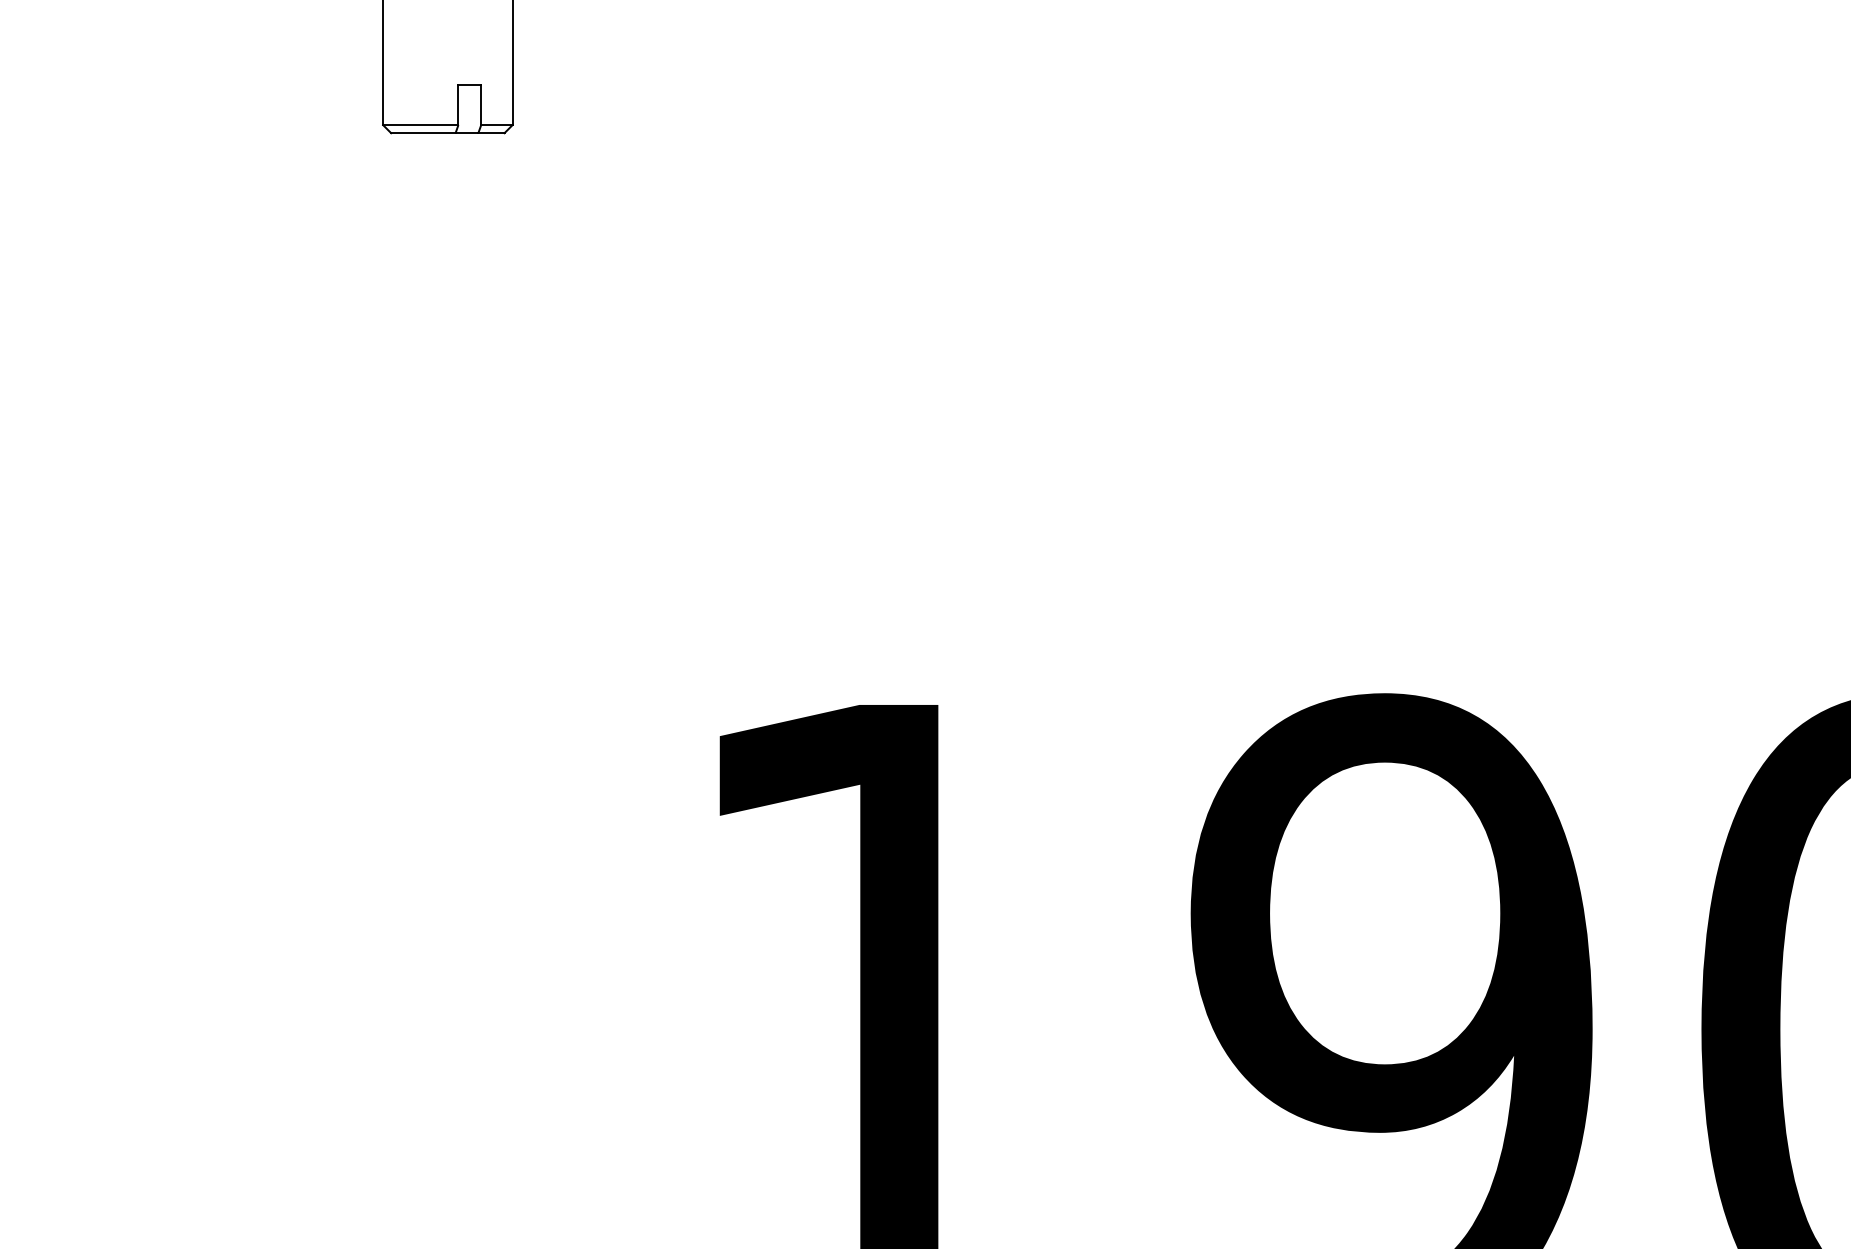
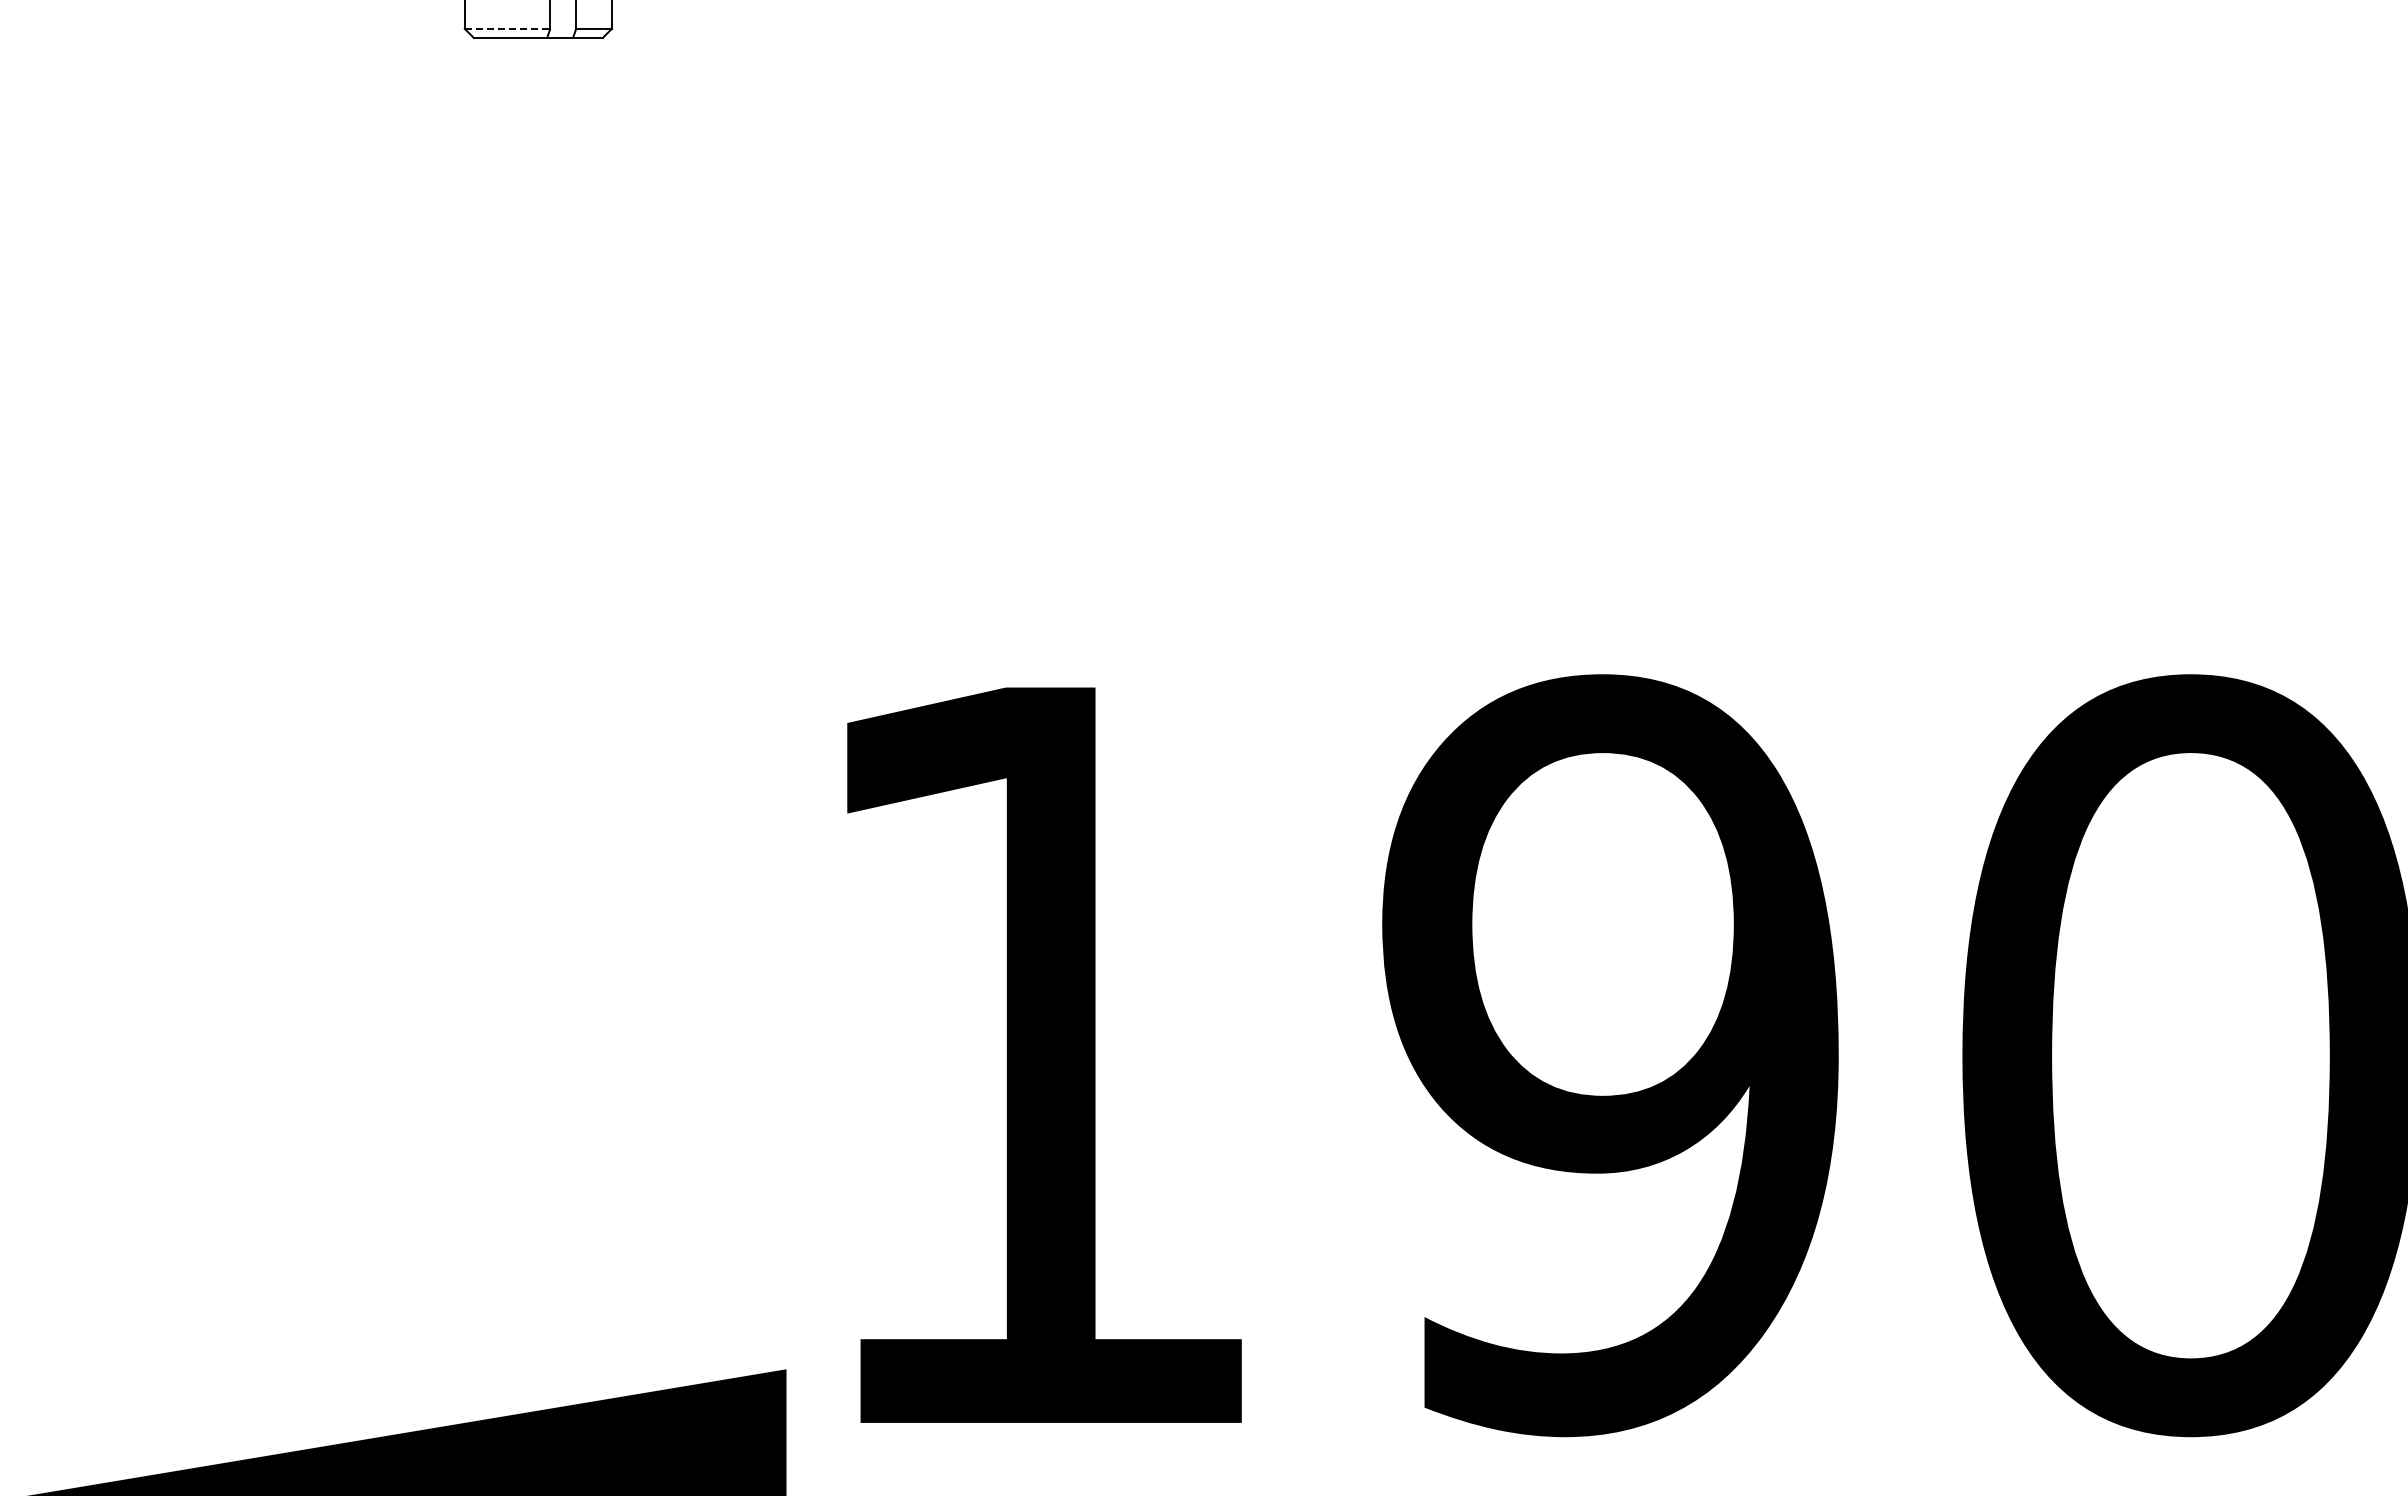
line: (420, 124) -> (507, 28), solid -> dashed

